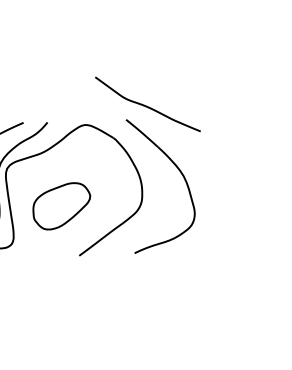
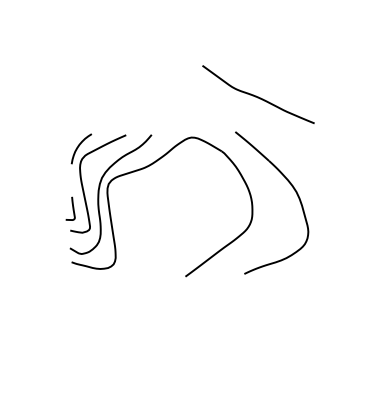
curve: (147, 106) -> (258, 96), moved
part: (61, 205) -> (166, 223), removed

